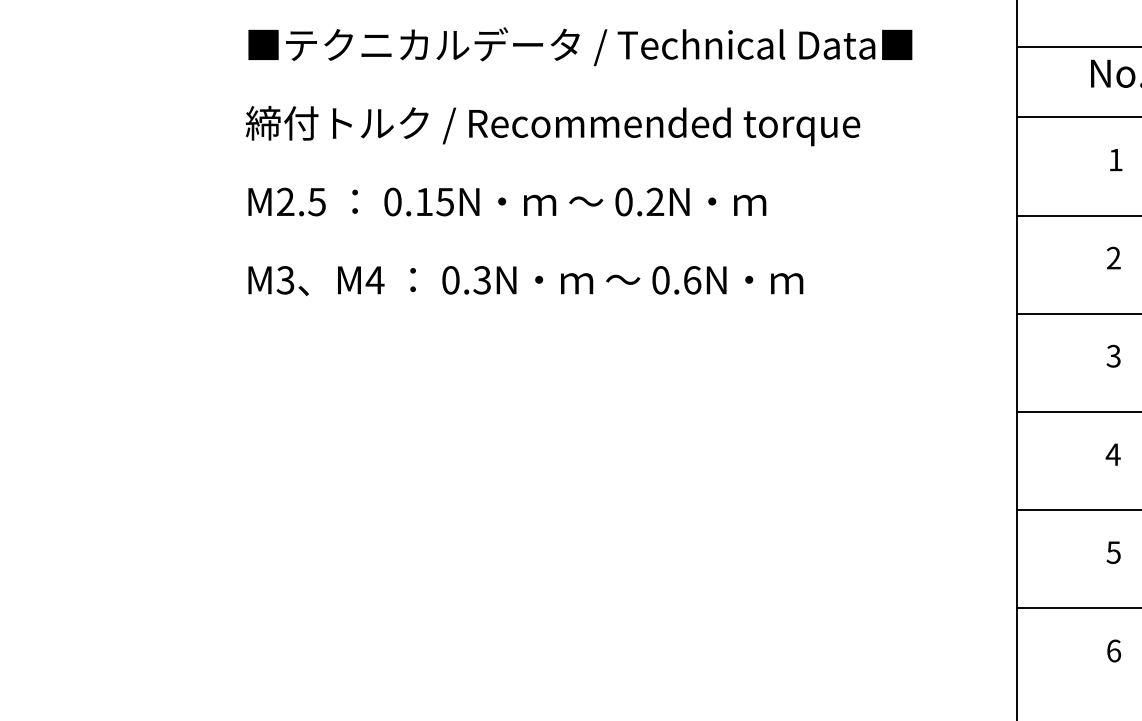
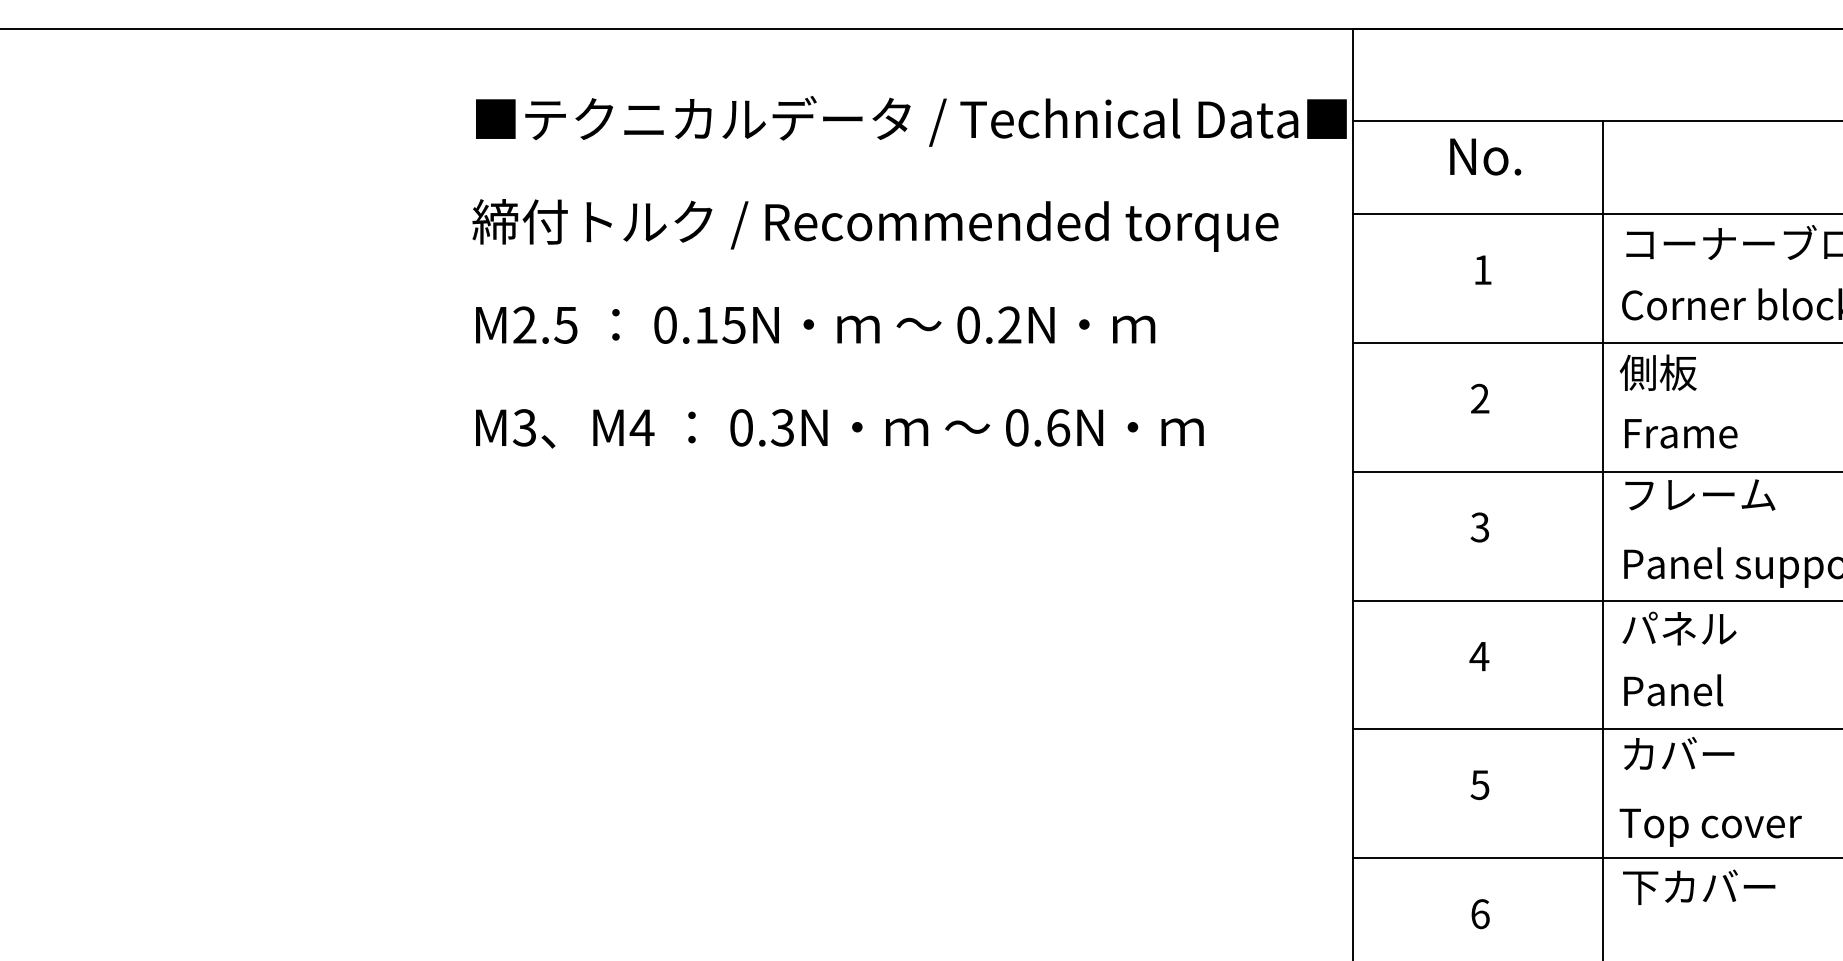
text: (578, 161) -> (909, 272), moved

